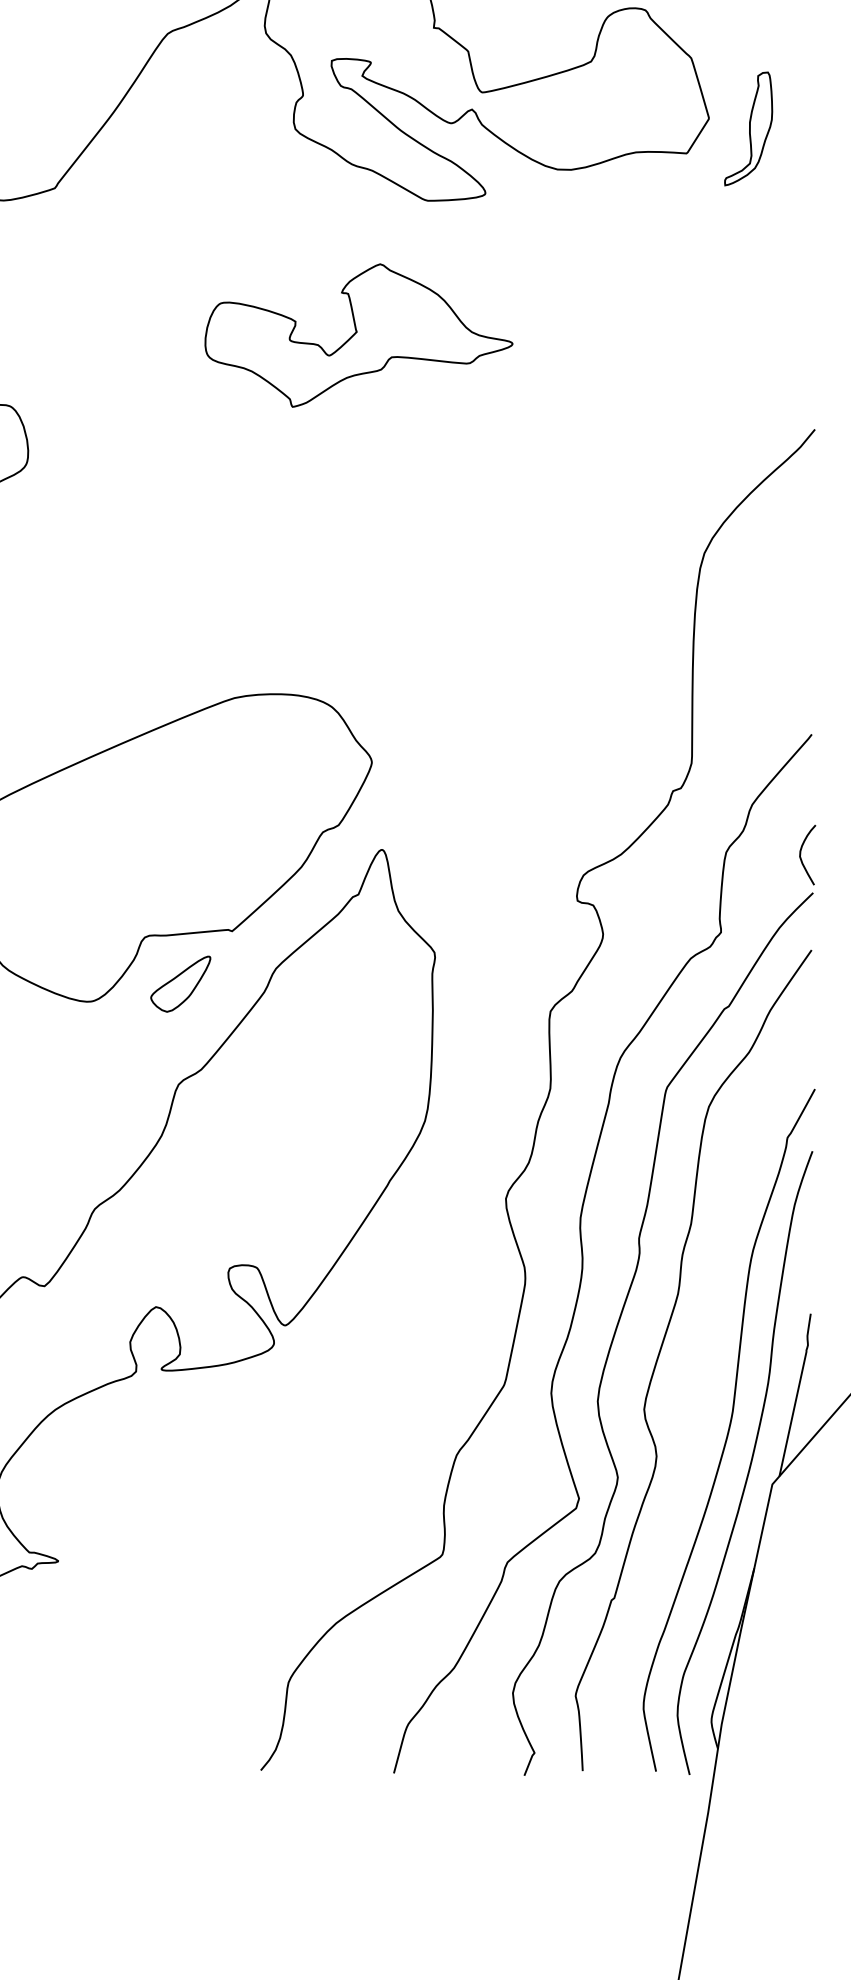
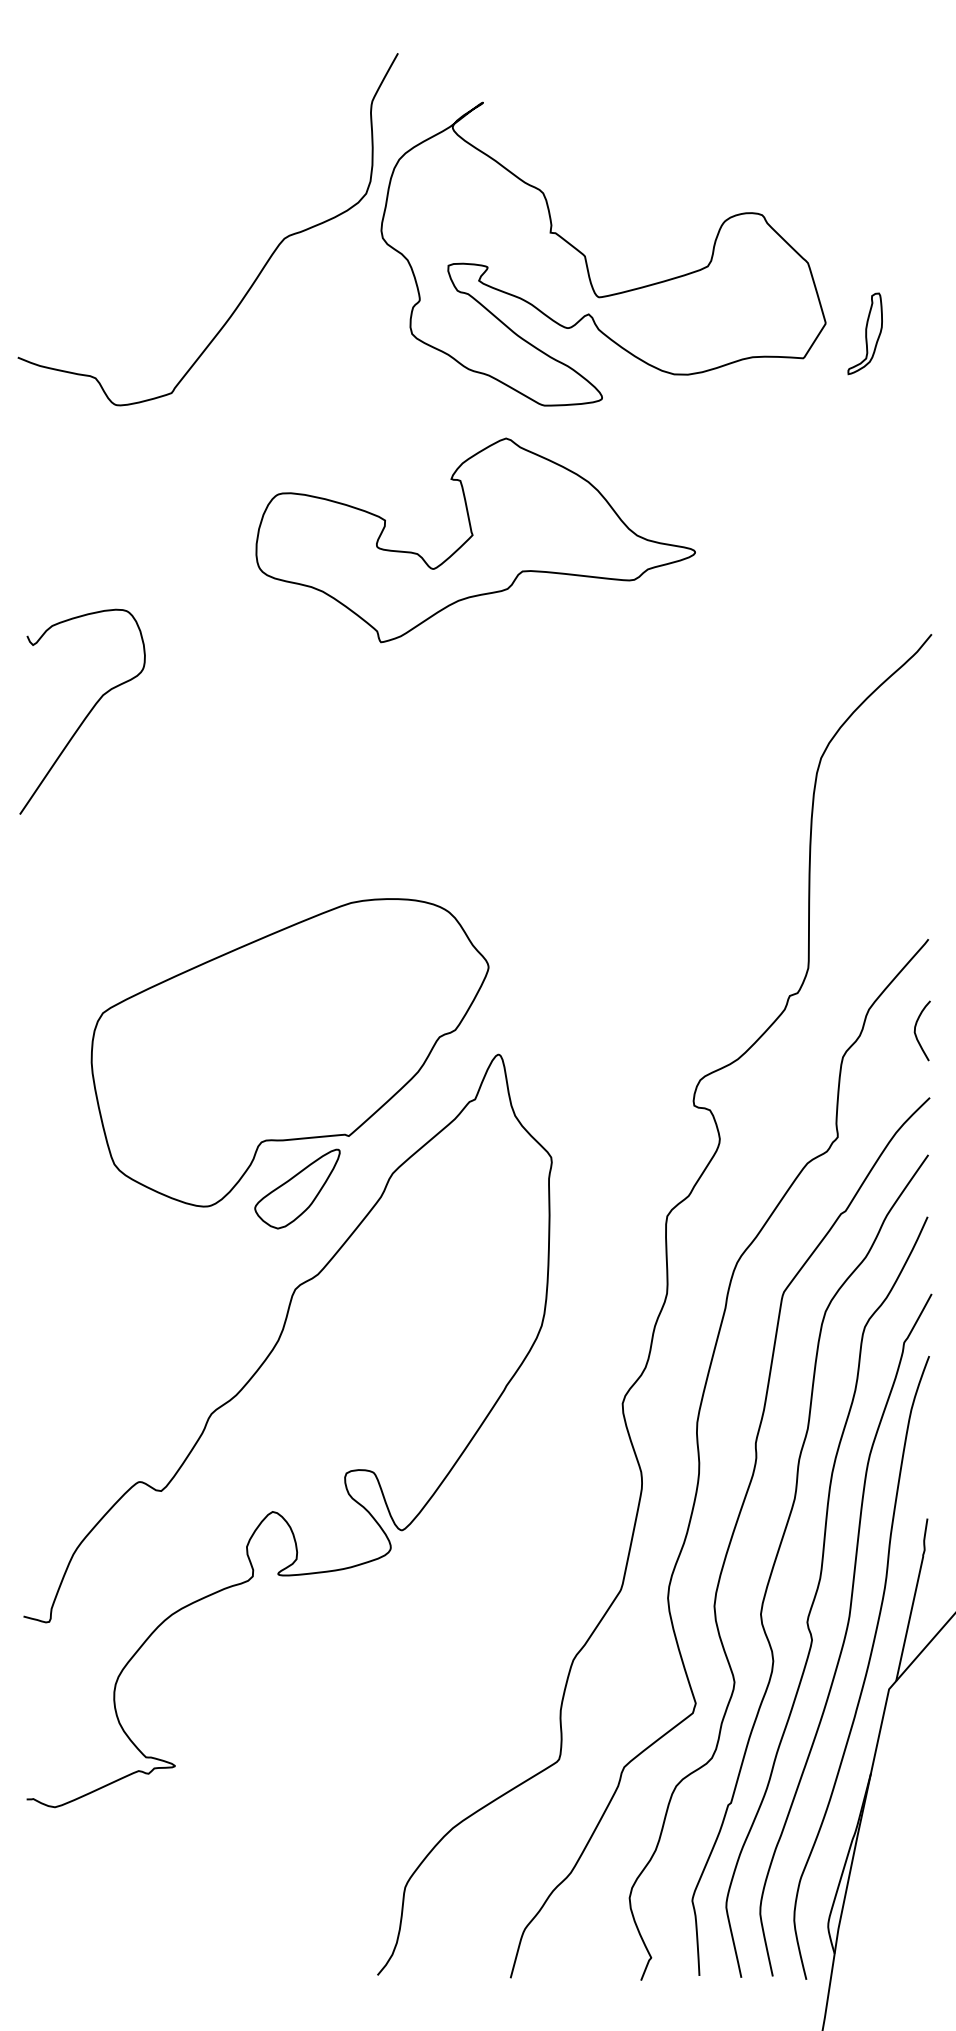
part: (747, 128) -> (864, 333), size x0.71
part: (358, 335) -> (475, 540), size x1.43
curve: (800, 854) -> (915, 1030), moved
part: (180, 983) -> (297, 1188), size x1.43
curve: (700, 1388) -> (817, 1593), added

